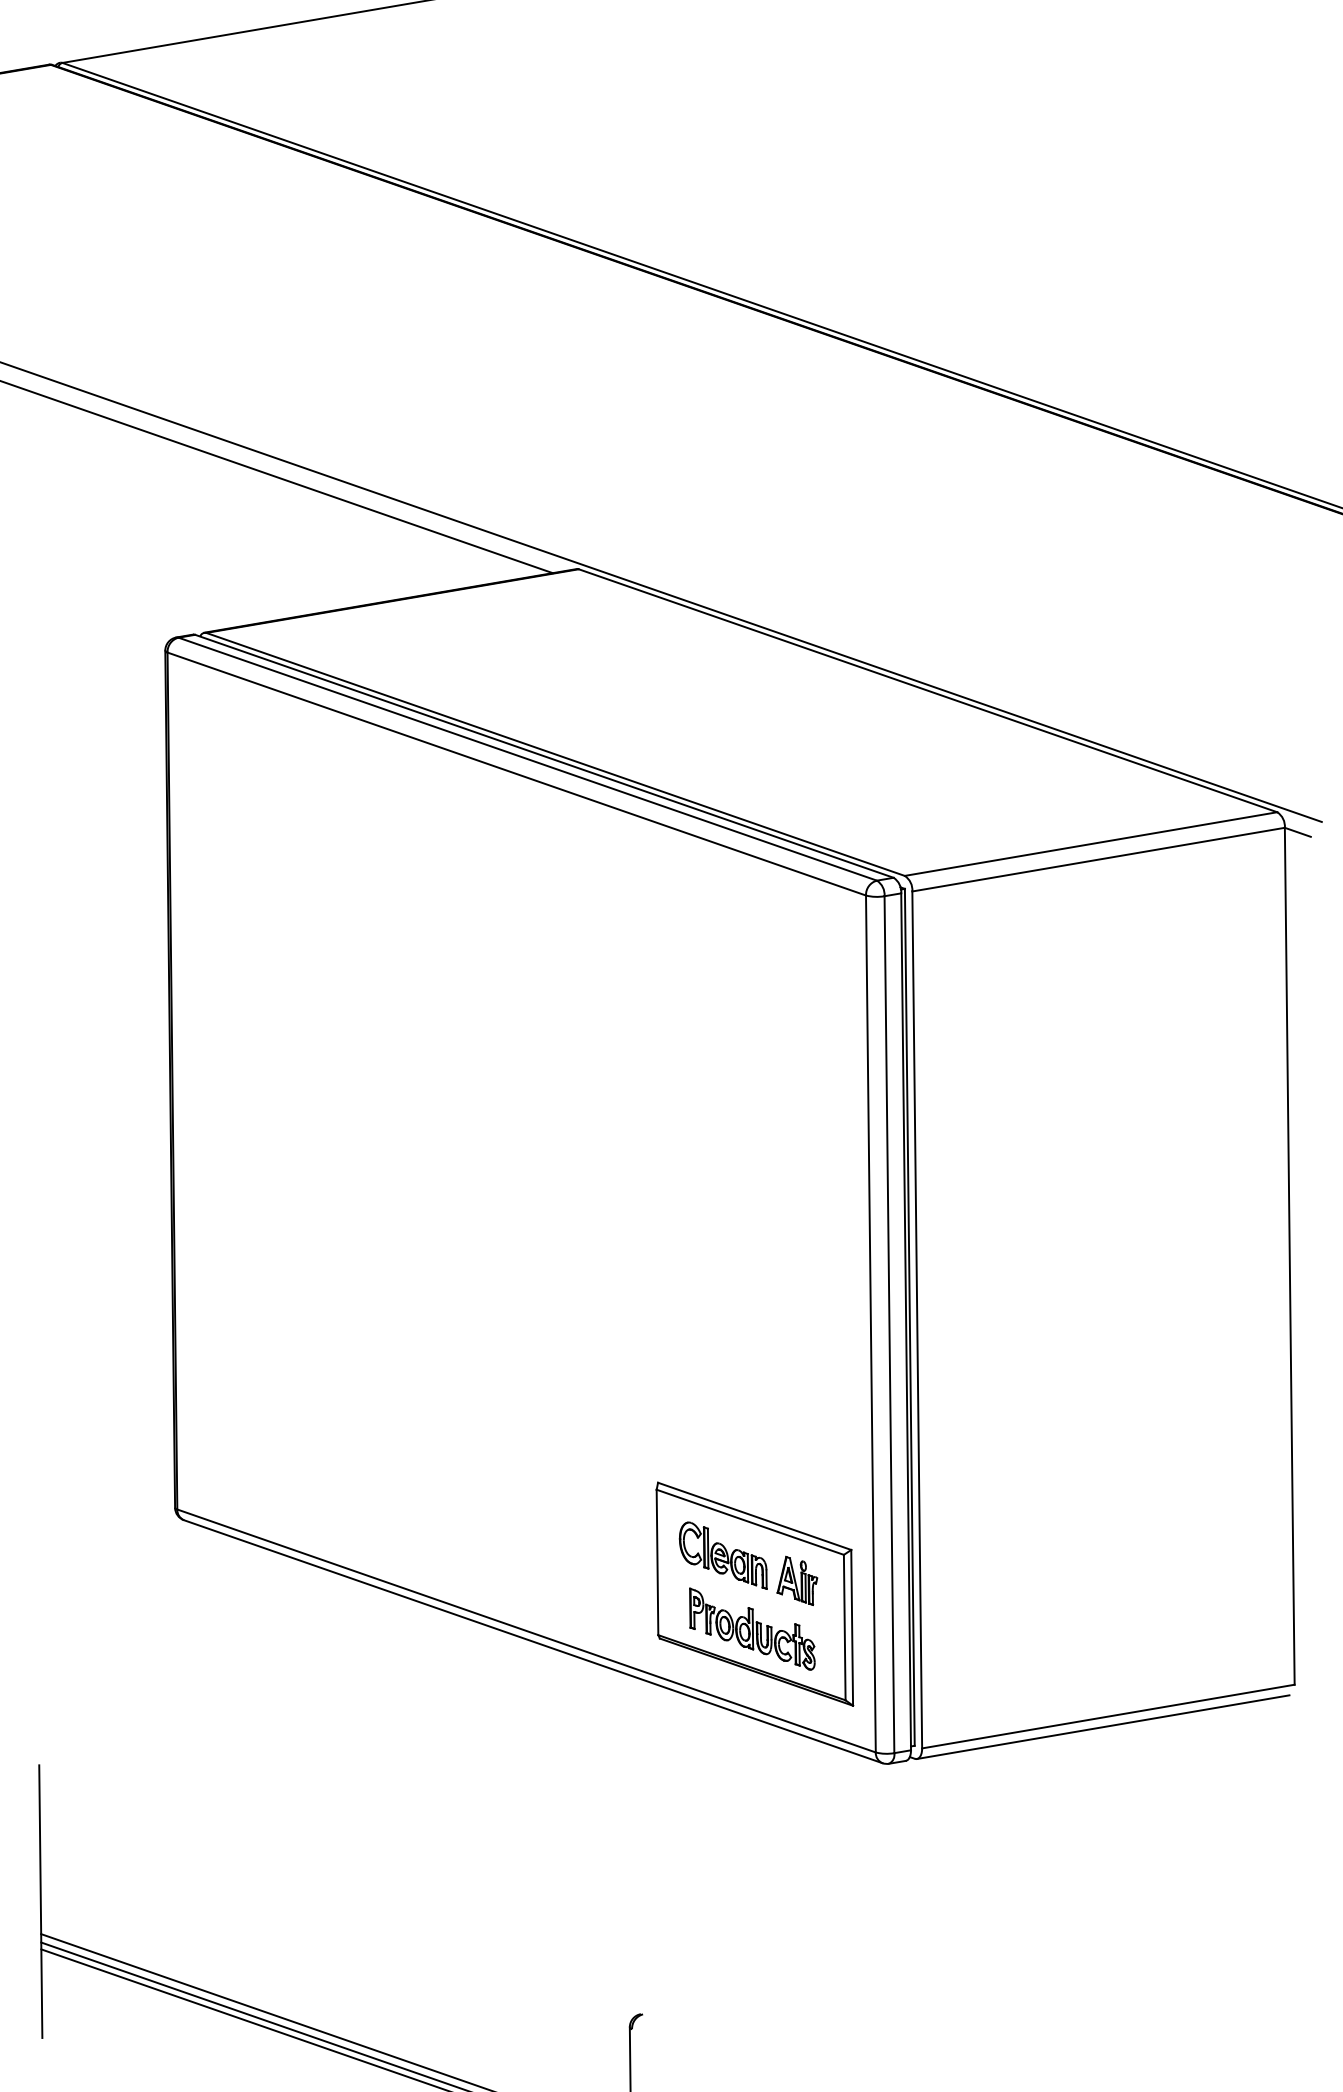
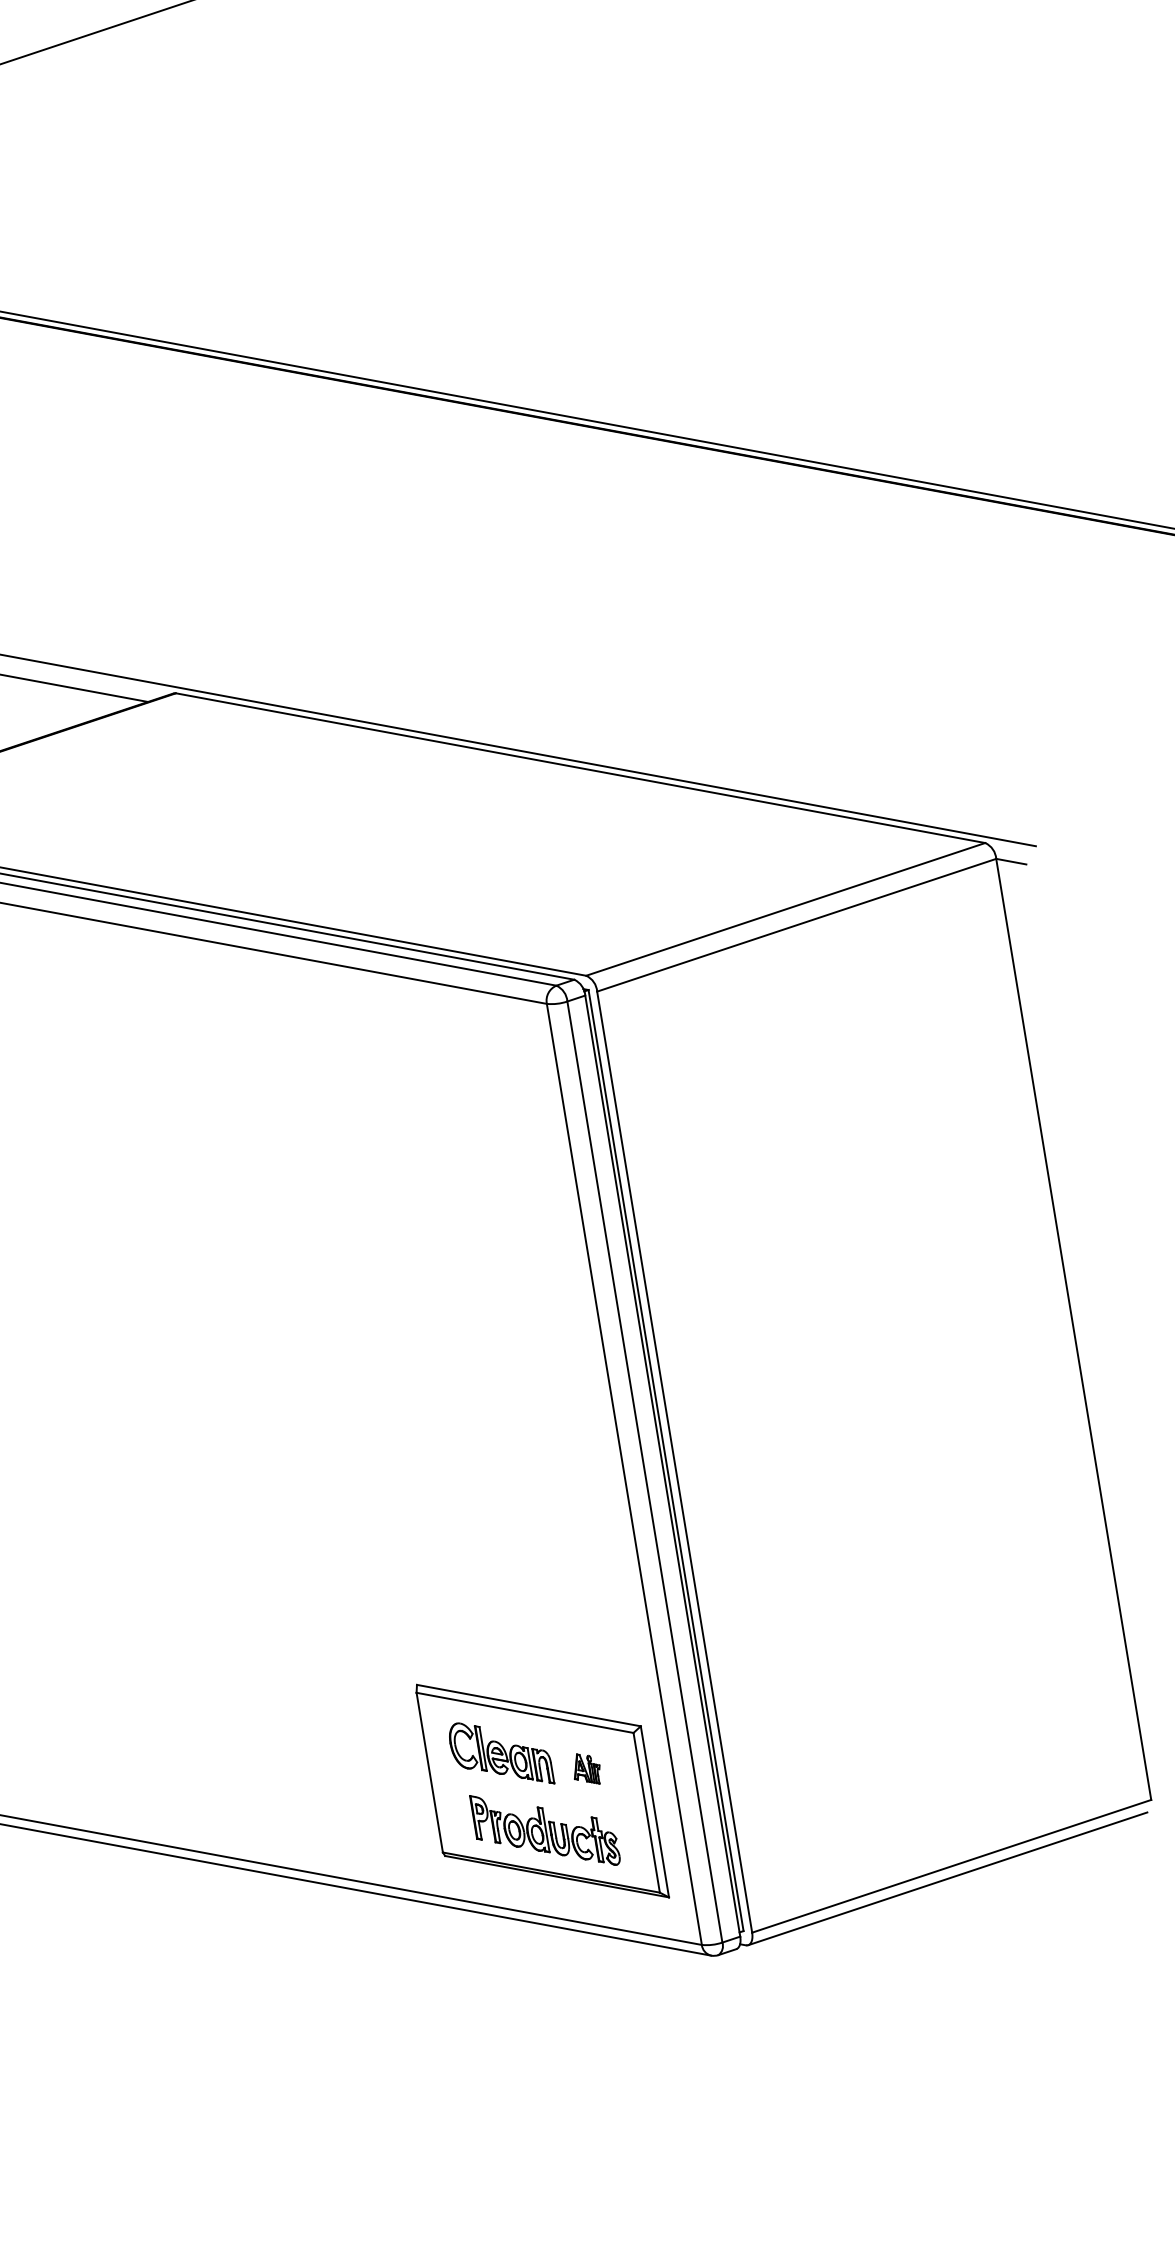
part: (797, 1580) -> (586, 1768), size x0.6

